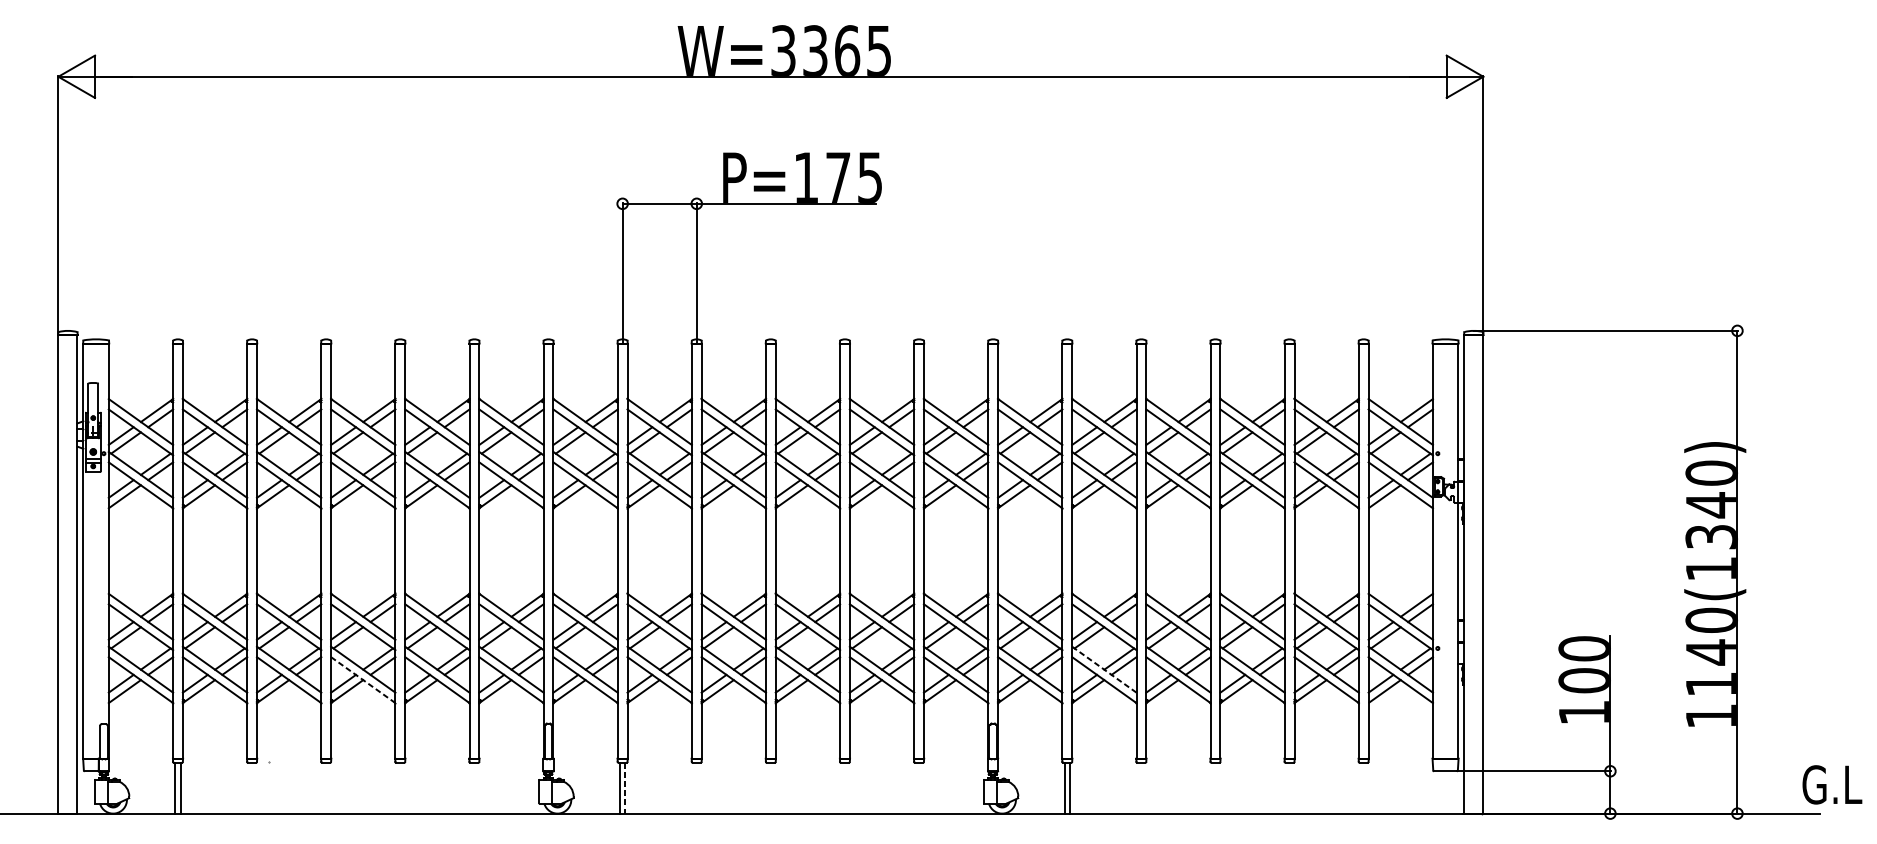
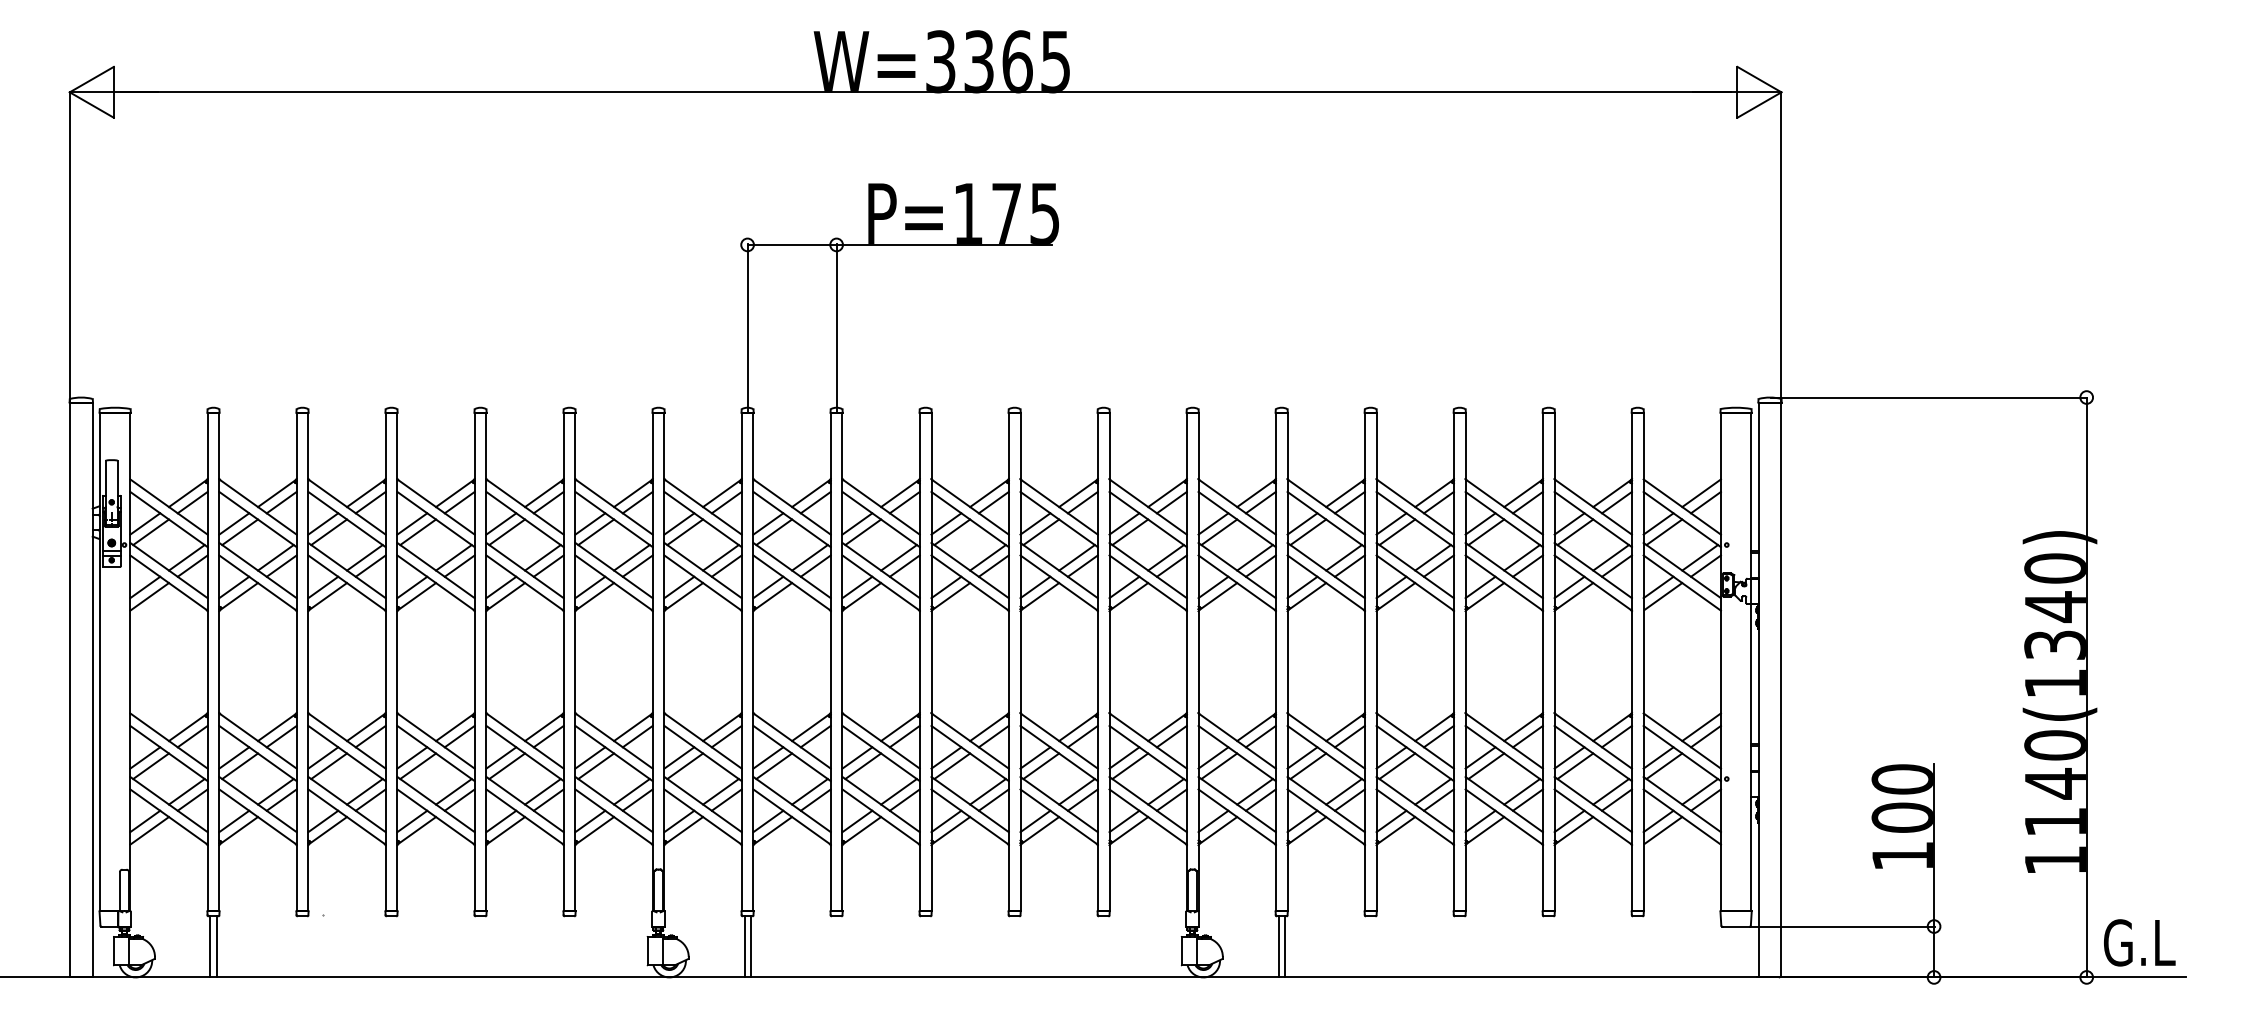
line: (1103, 669) -> (1325, 804), dashed -> solid
line: (362, 679) -> (435, 816), dashed -> solid
text: (1832, 784) -> (2139, 942), moved
line: (625, 788) -> (750, 947), dashed -> solid

